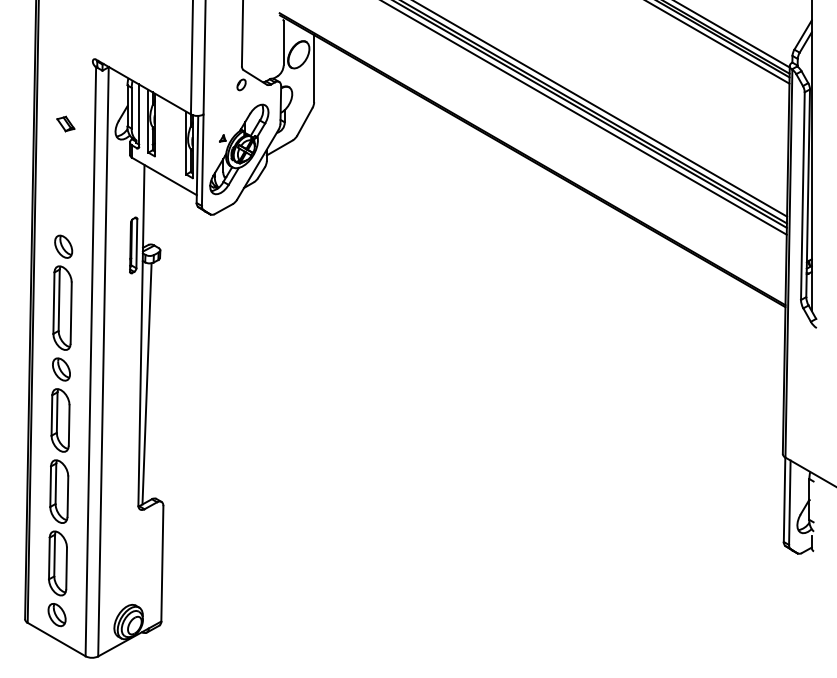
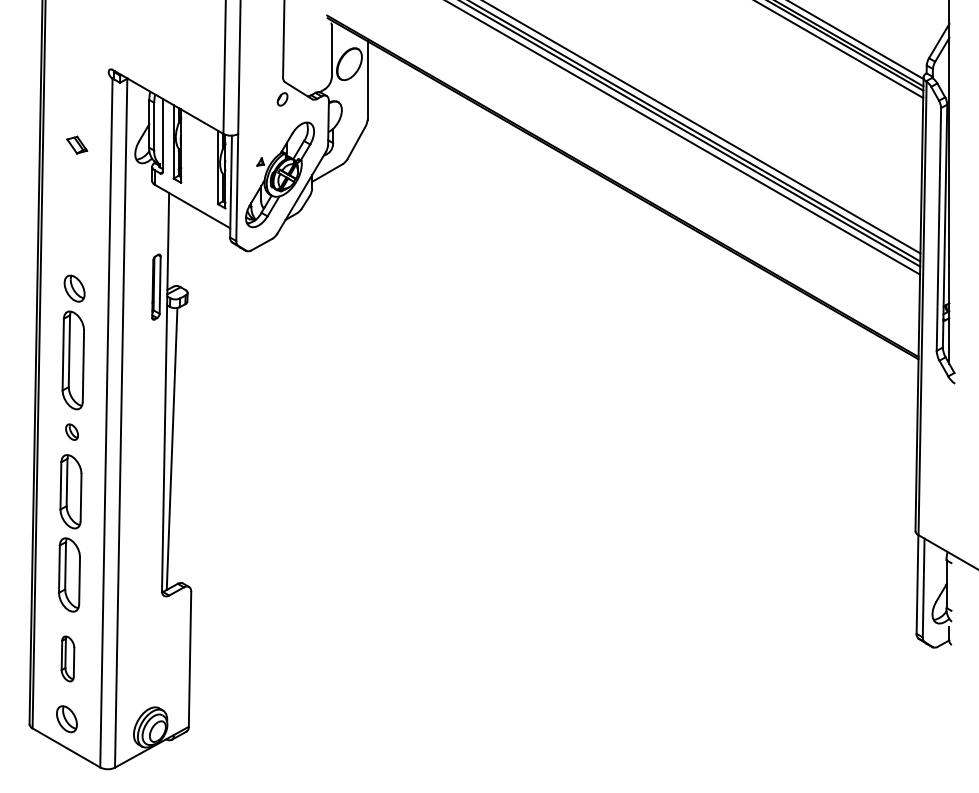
part: (61, 369) -> (72, 432), size x0.6
part: (57, 563) -> (67, 658), size x0.6

